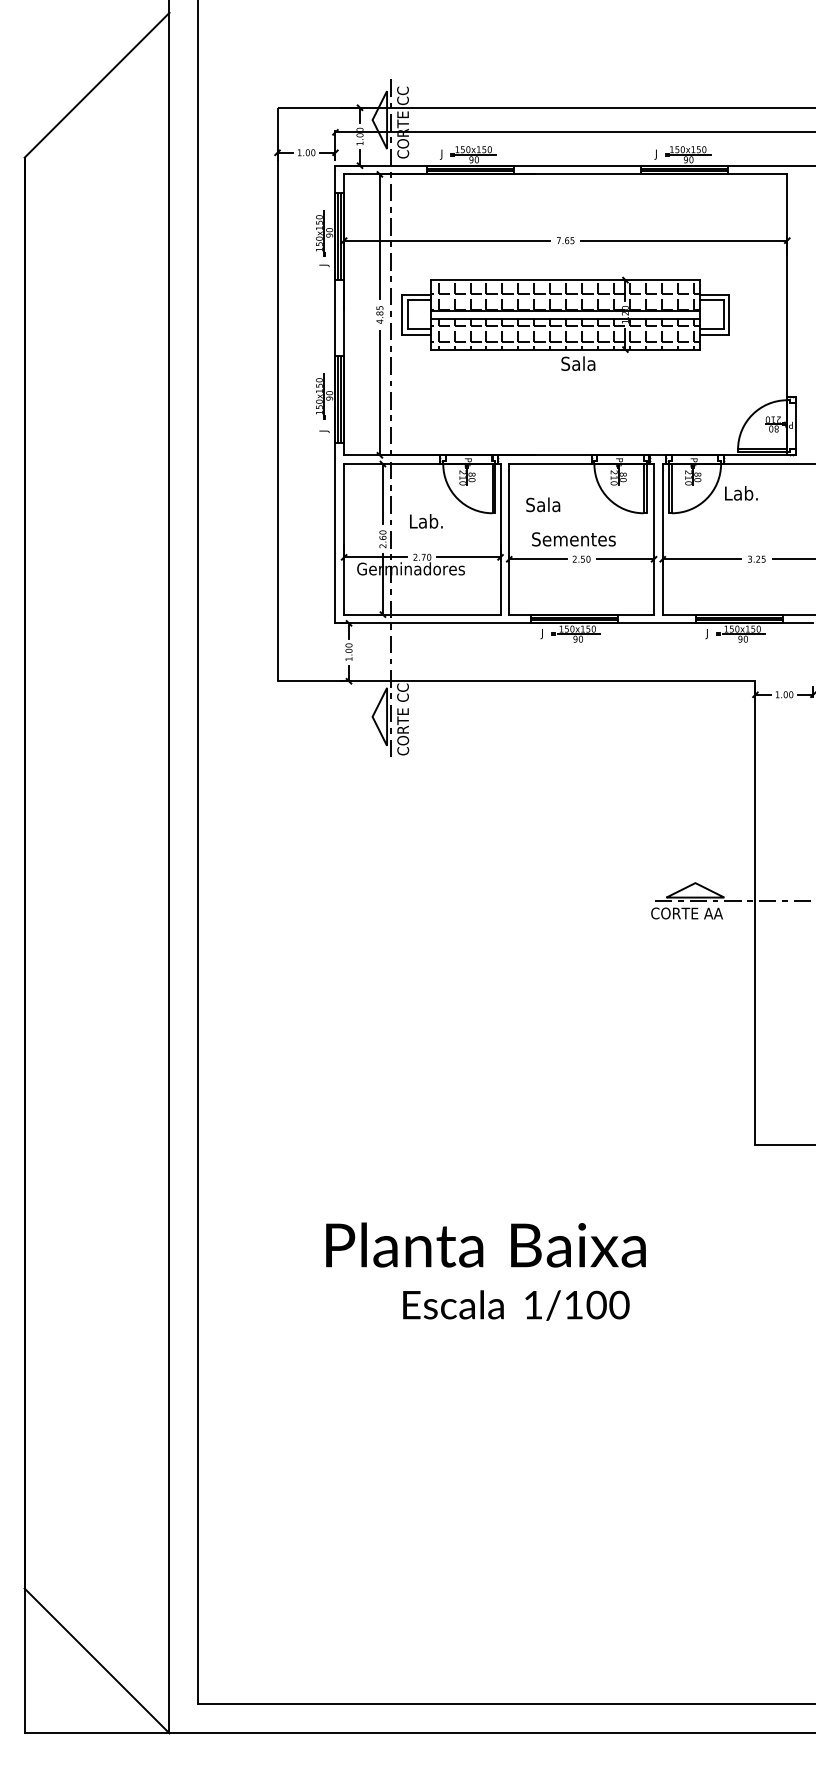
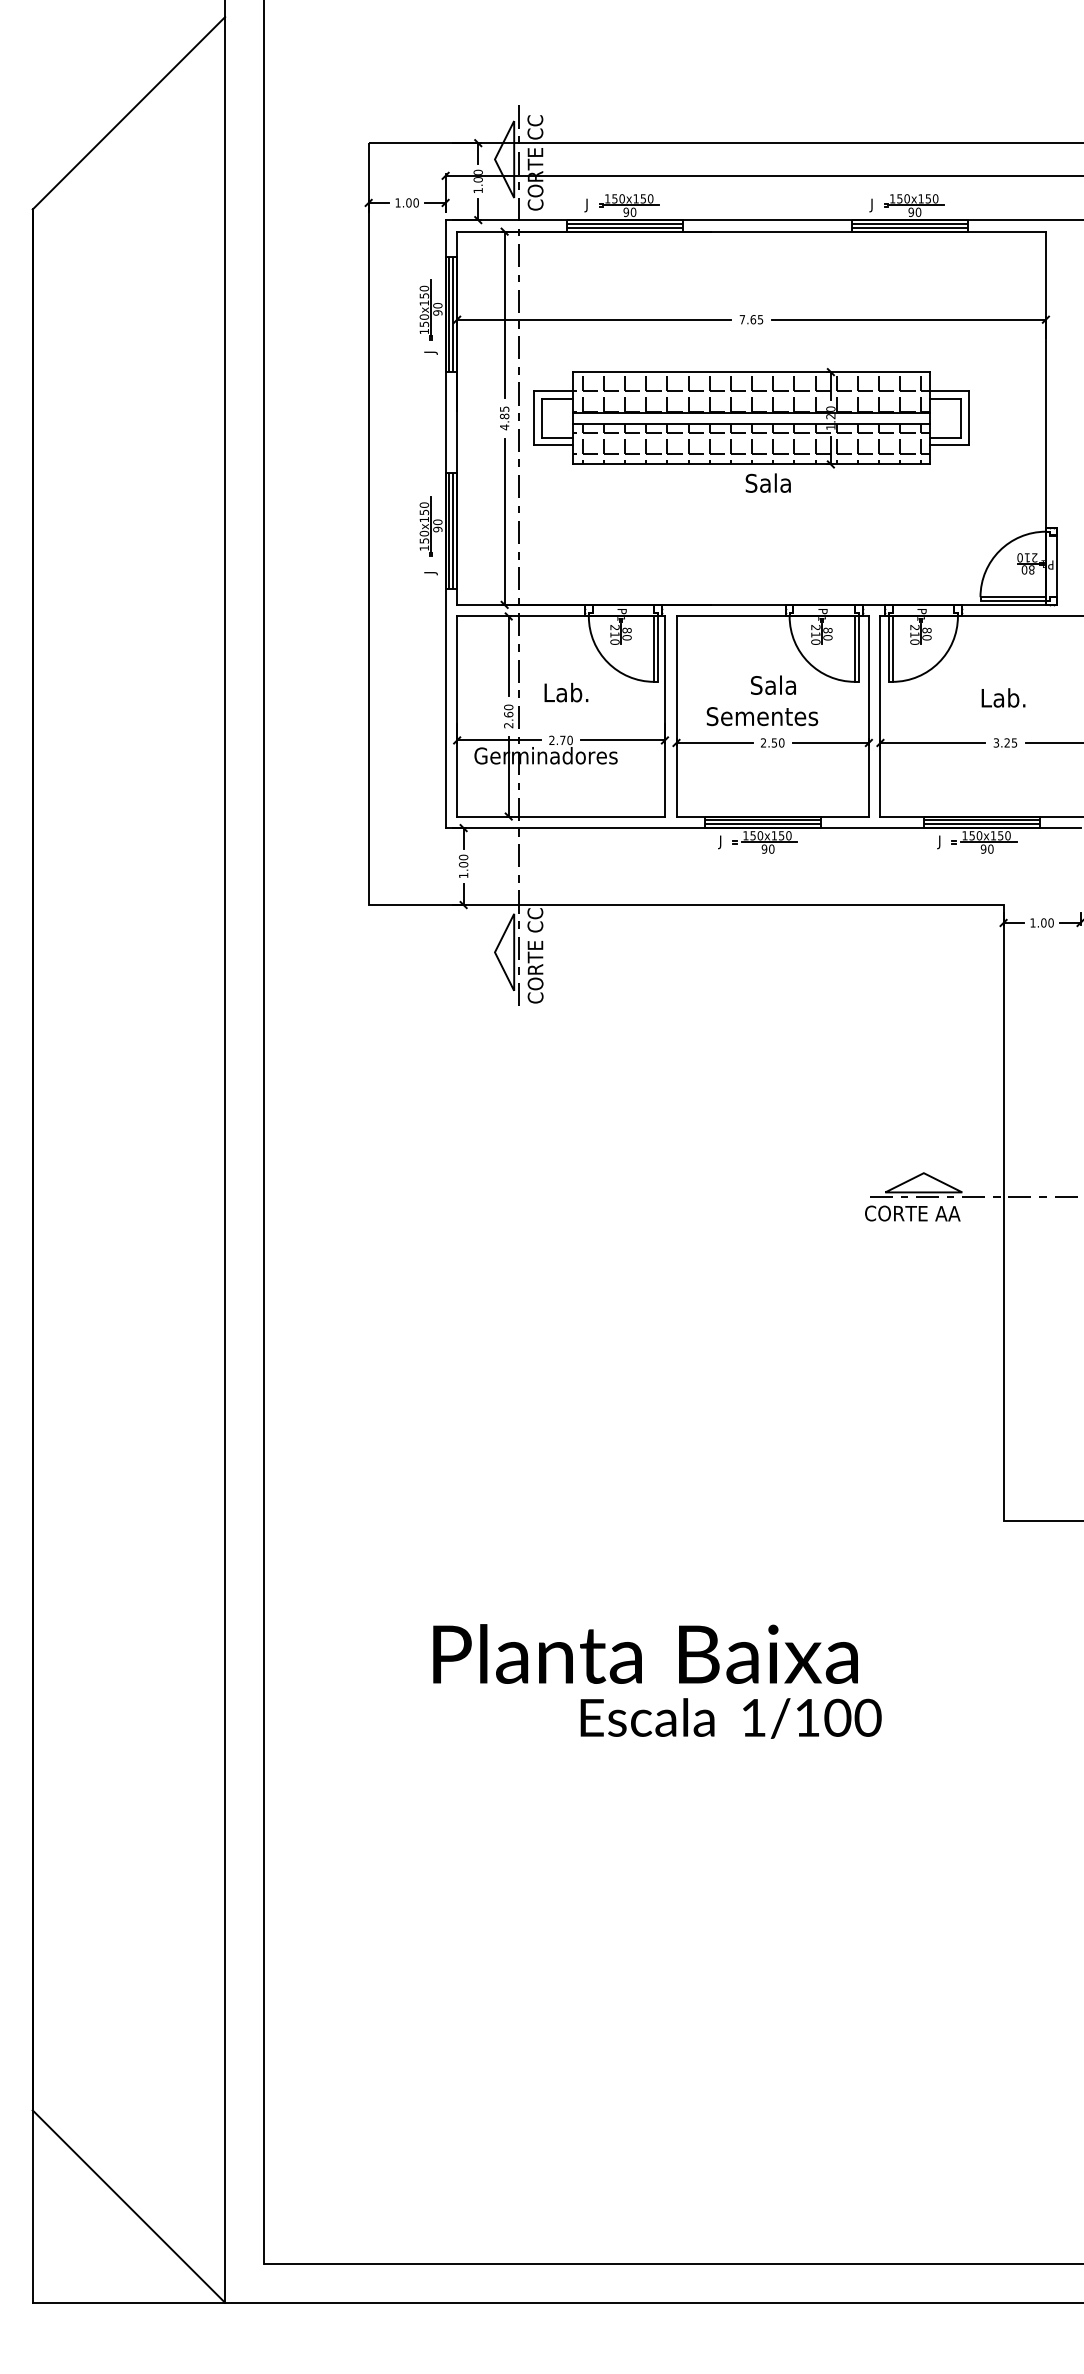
text: (741, 493) -> (1003, 698), moved
text: (543, 504) -> (773, 684), moved
text: (516, 1305) -> (731, 1718), moved

